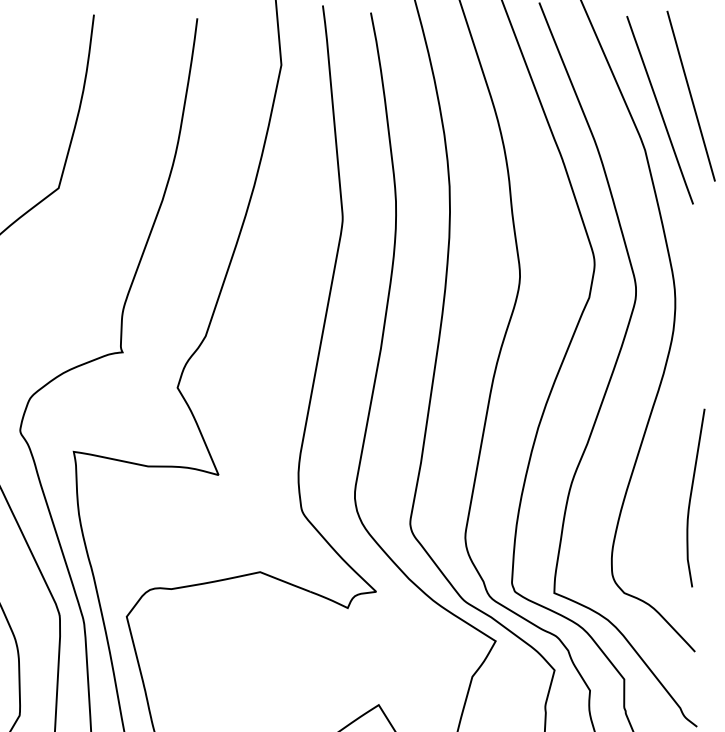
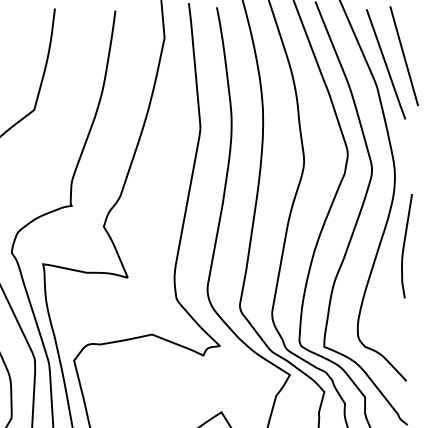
curve: (691, 498) -> (404, 246), moved

